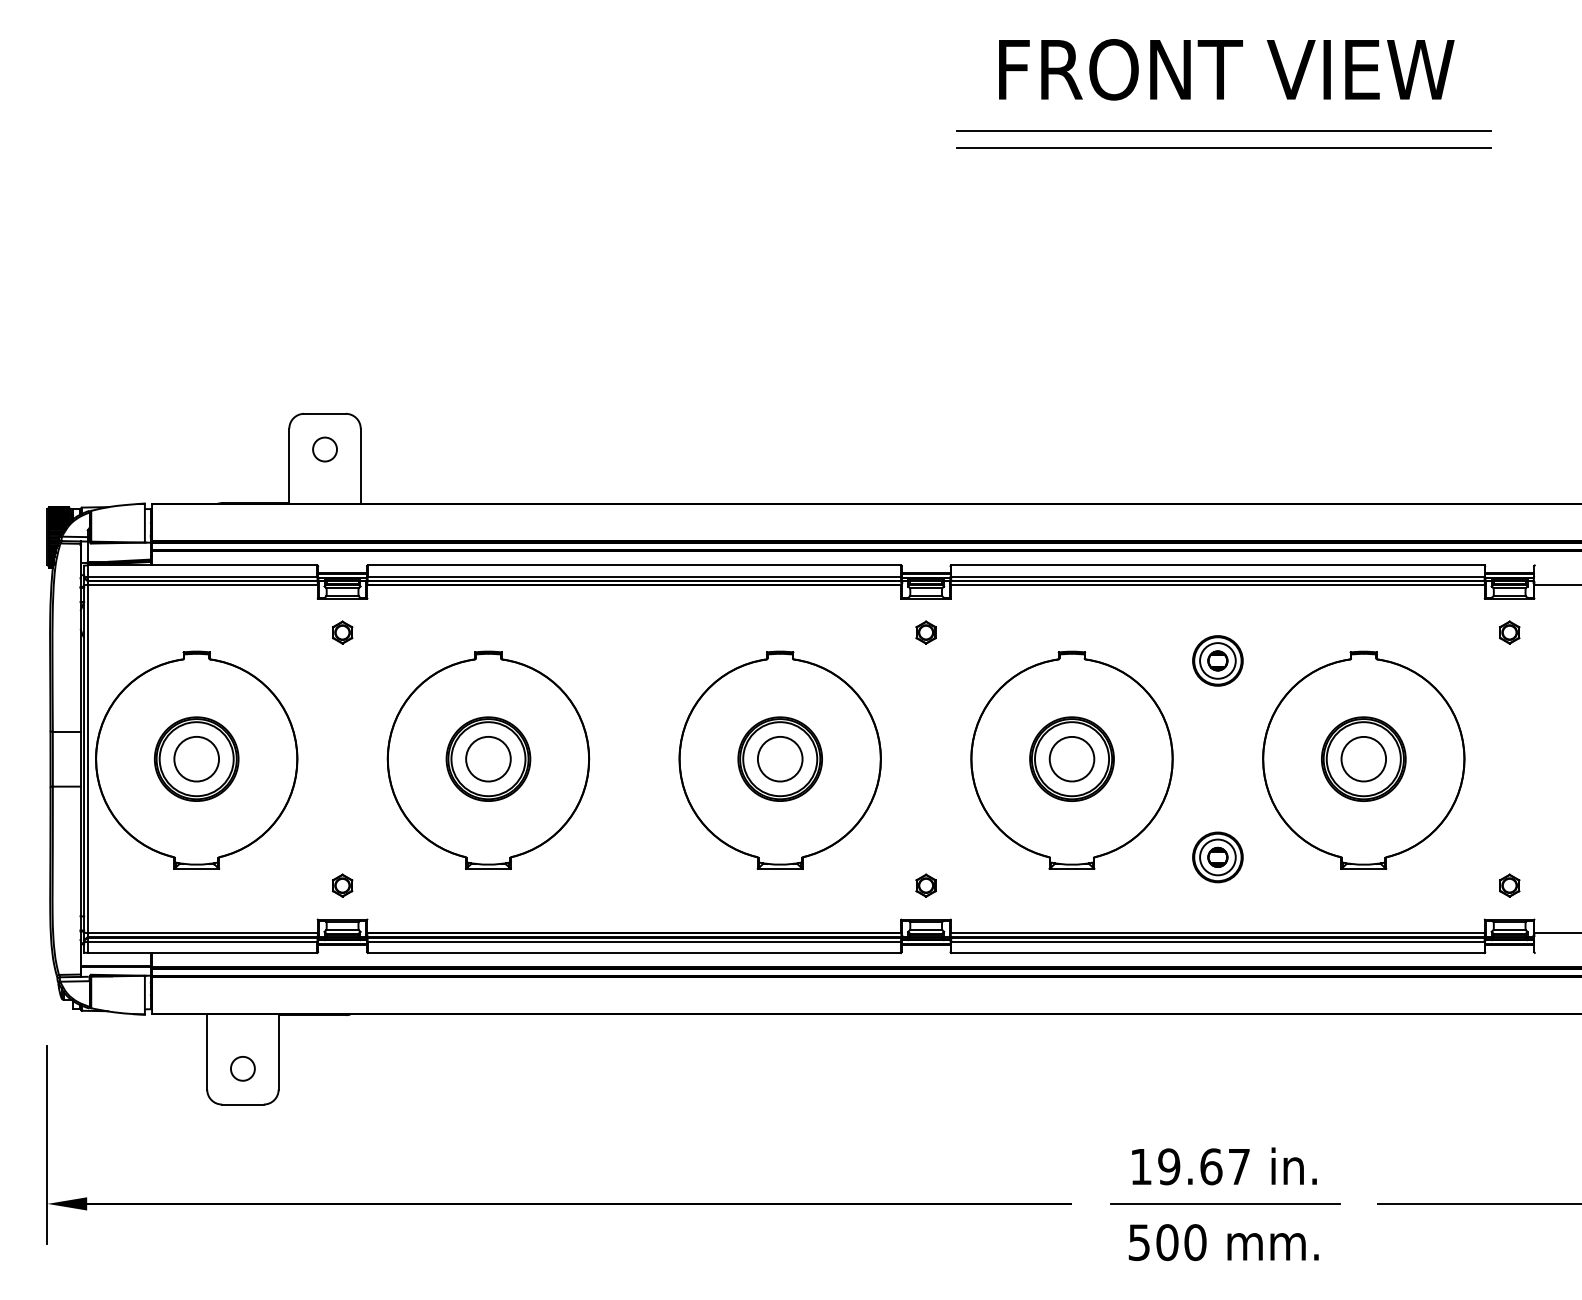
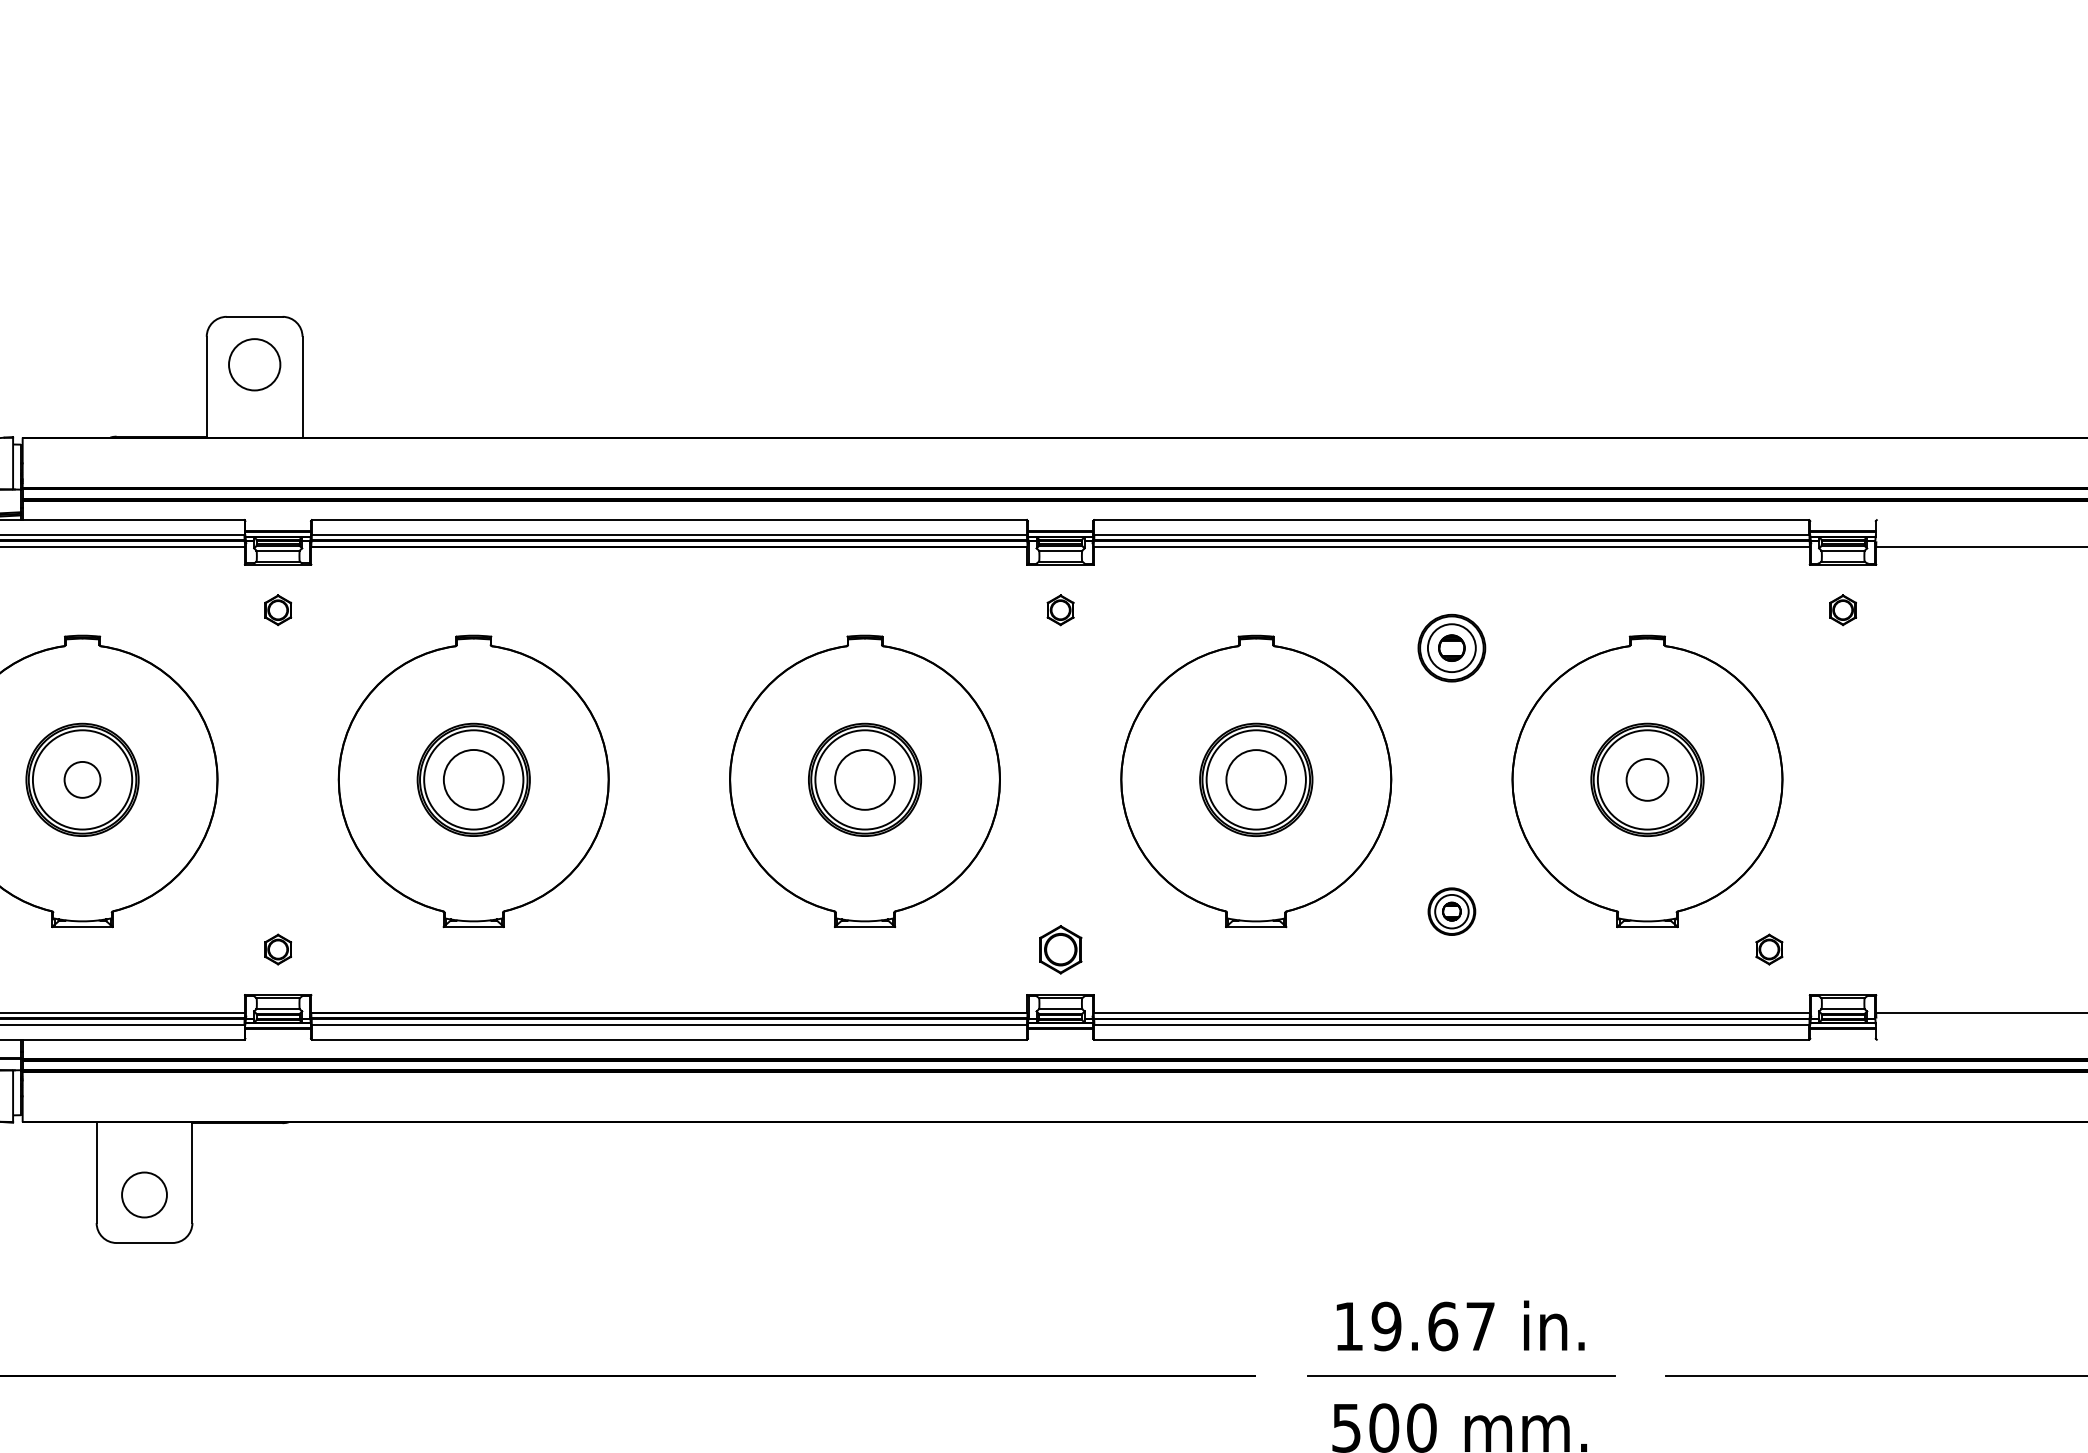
circle: (324, 449) -> (253, 364), size x1.6
circle: (196, 758) -> (82, 778), size x0.6
circle: (1363, 758) -> (1647, 778), size x0.7
part: (1217, 857) -> (1451, 911), size x0.7
part: (925, 885) -> (1059, 949), size x1.6
part: (1509, 885) -> (1769, 949), moved
circle: (242, 1068) -> (143, 1194), size x1.4

